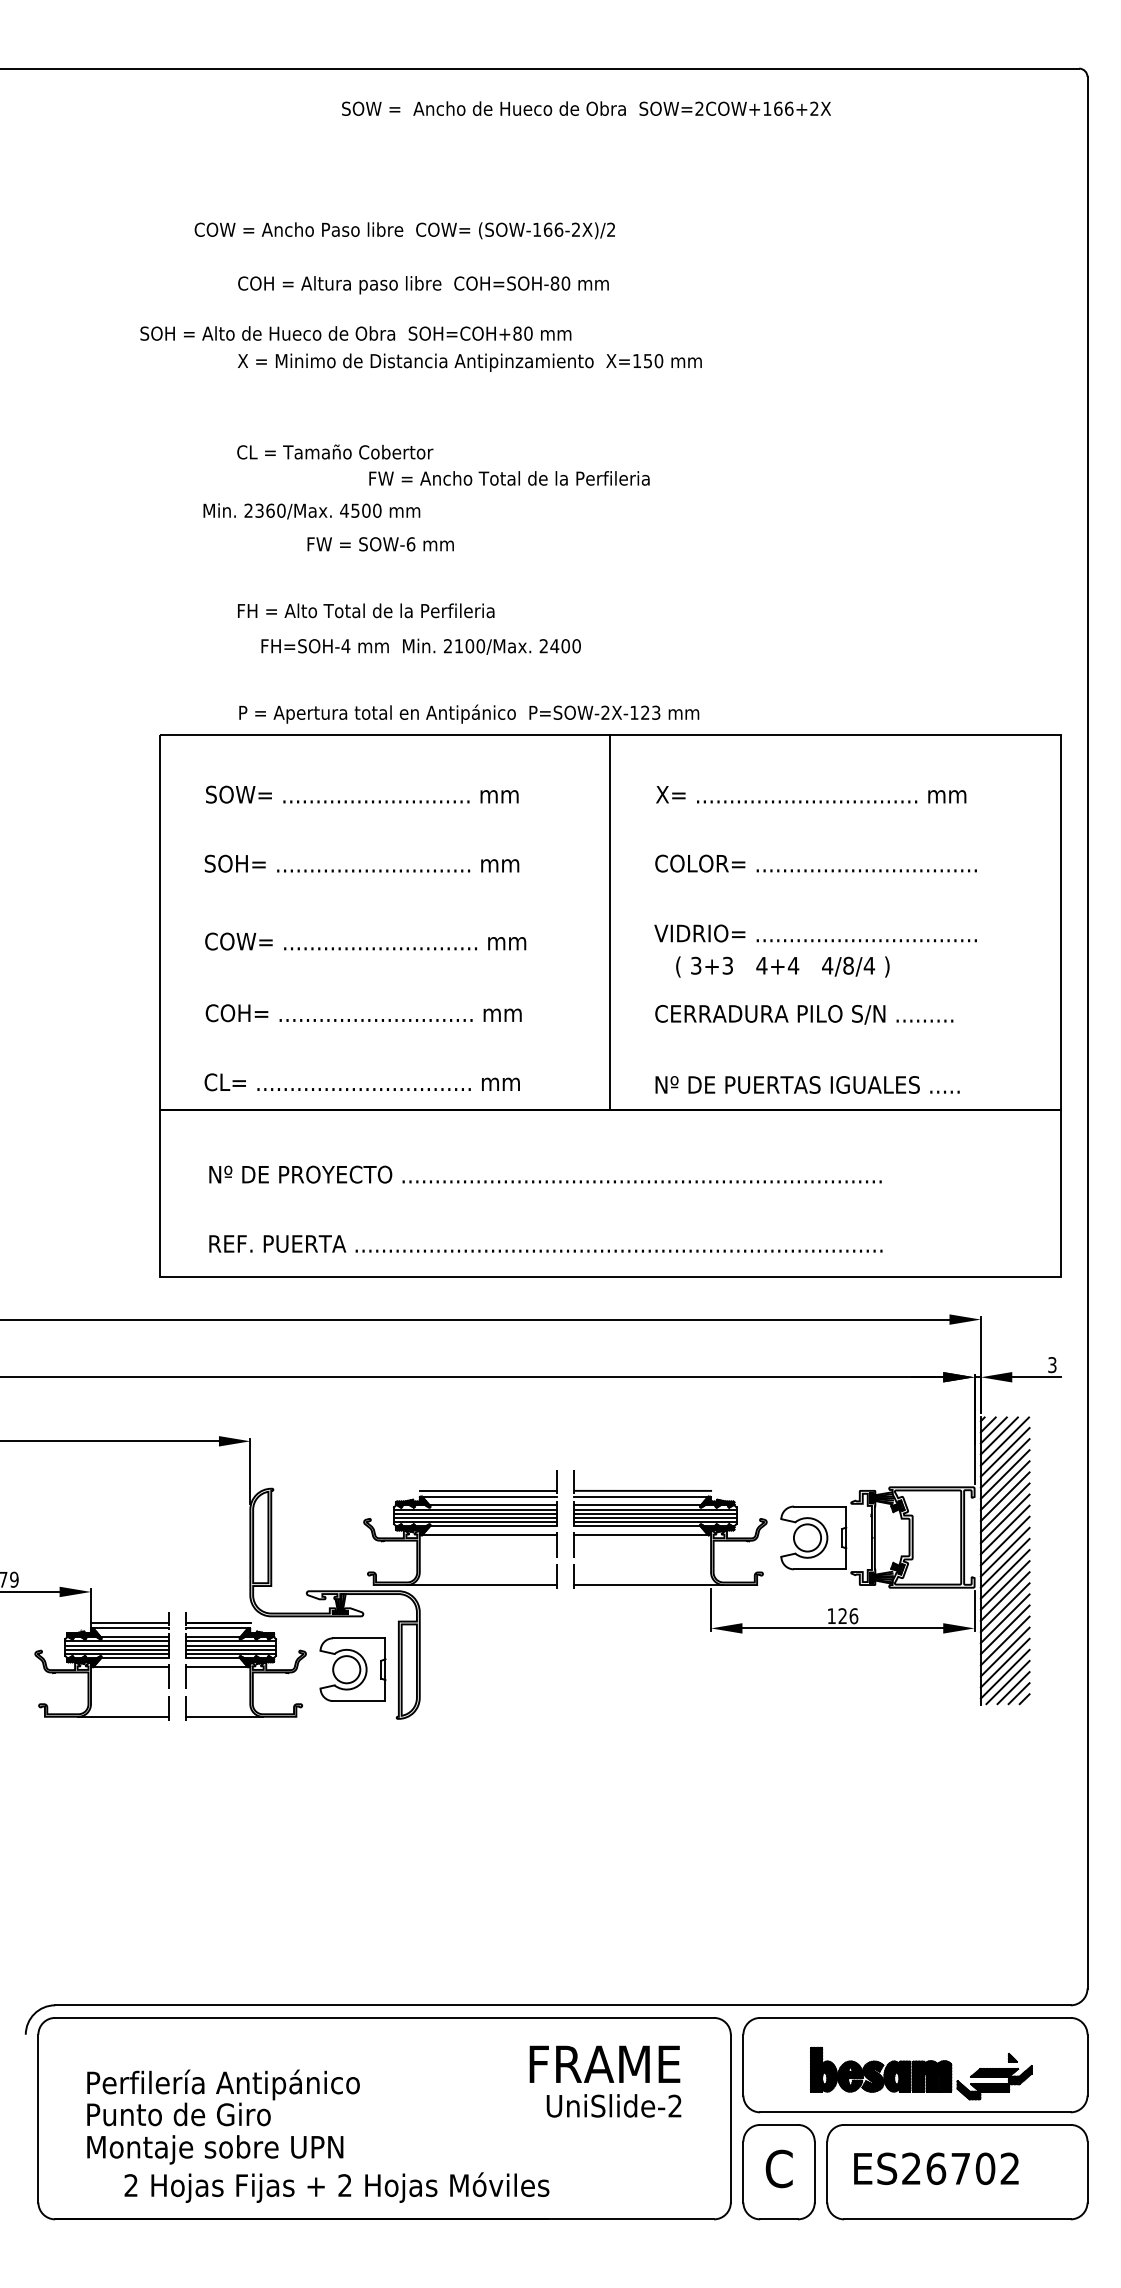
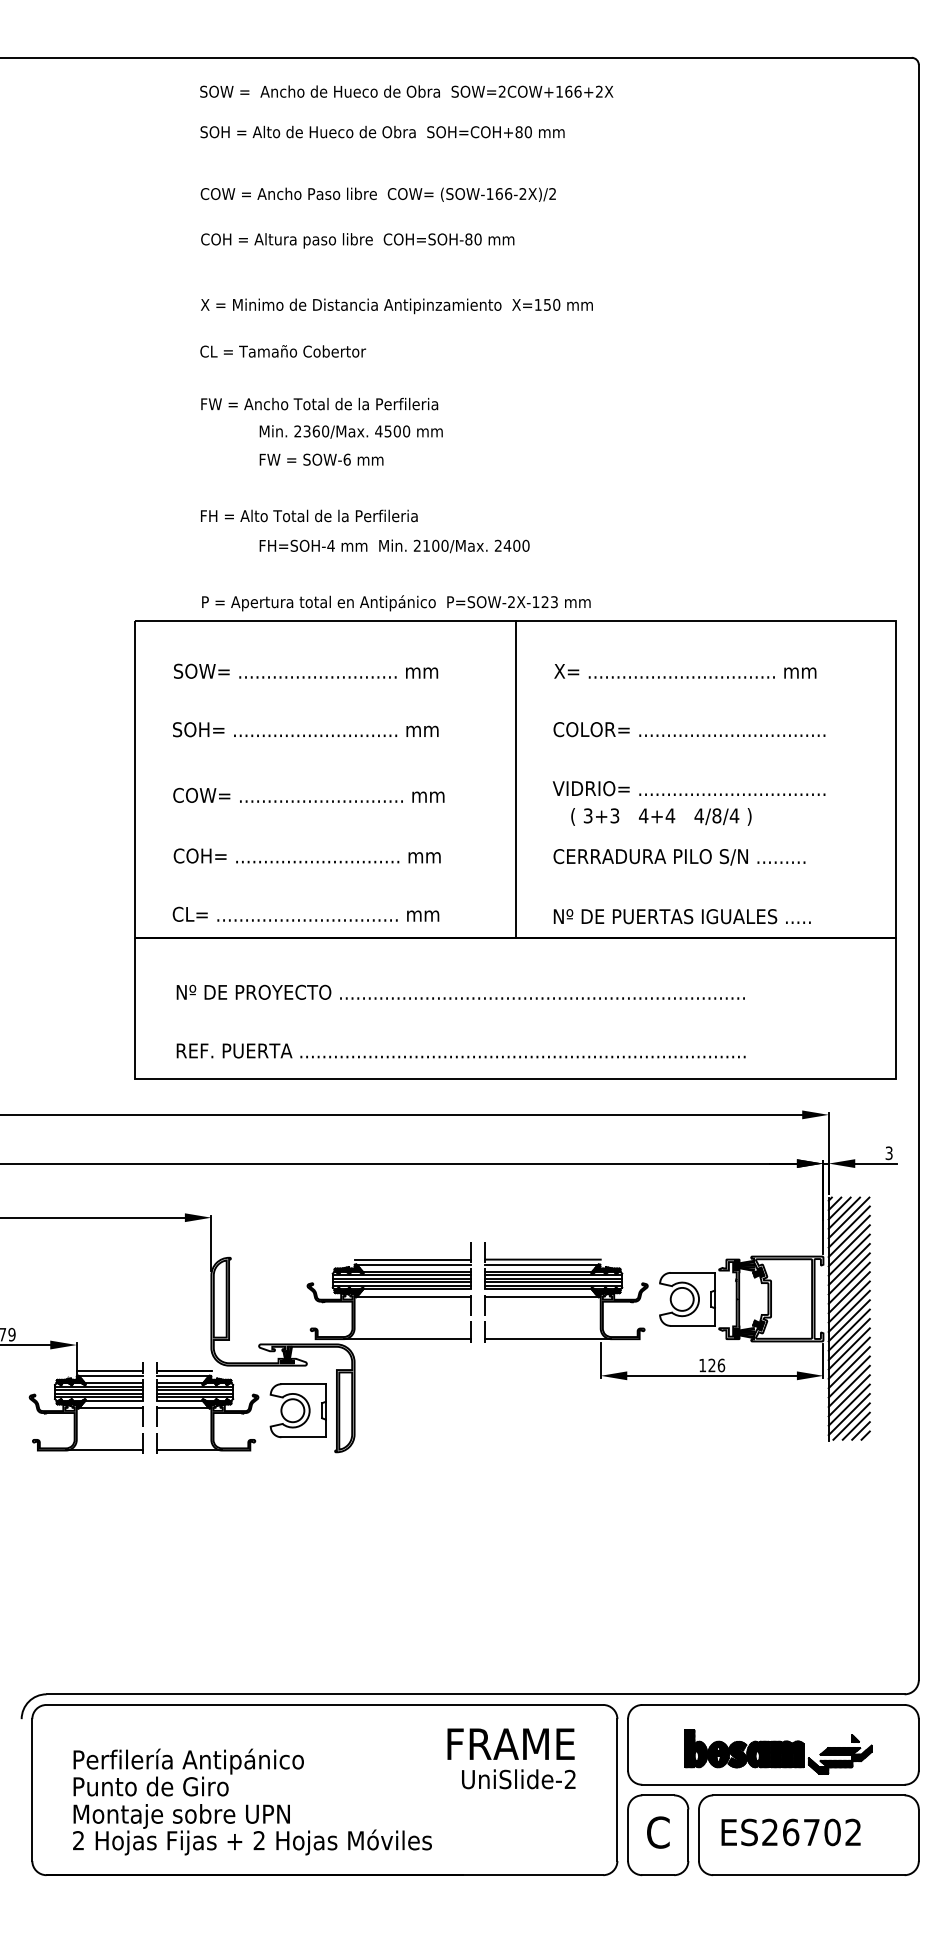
text: (586, 108) -> (406, 91), moved
text: (404, 230) -> (378, 194), moved
text: (355, 333) -> (382, 132), moved
text: (335, 451) -> (283, 350), moved
text: (509, 478) -> (319, 404), moved
text: (311, 511) -> (350, 432), moved
text: (420, 646) -> (394, 546), moved
text: (336, 2187) -> (252, 1842), moved

